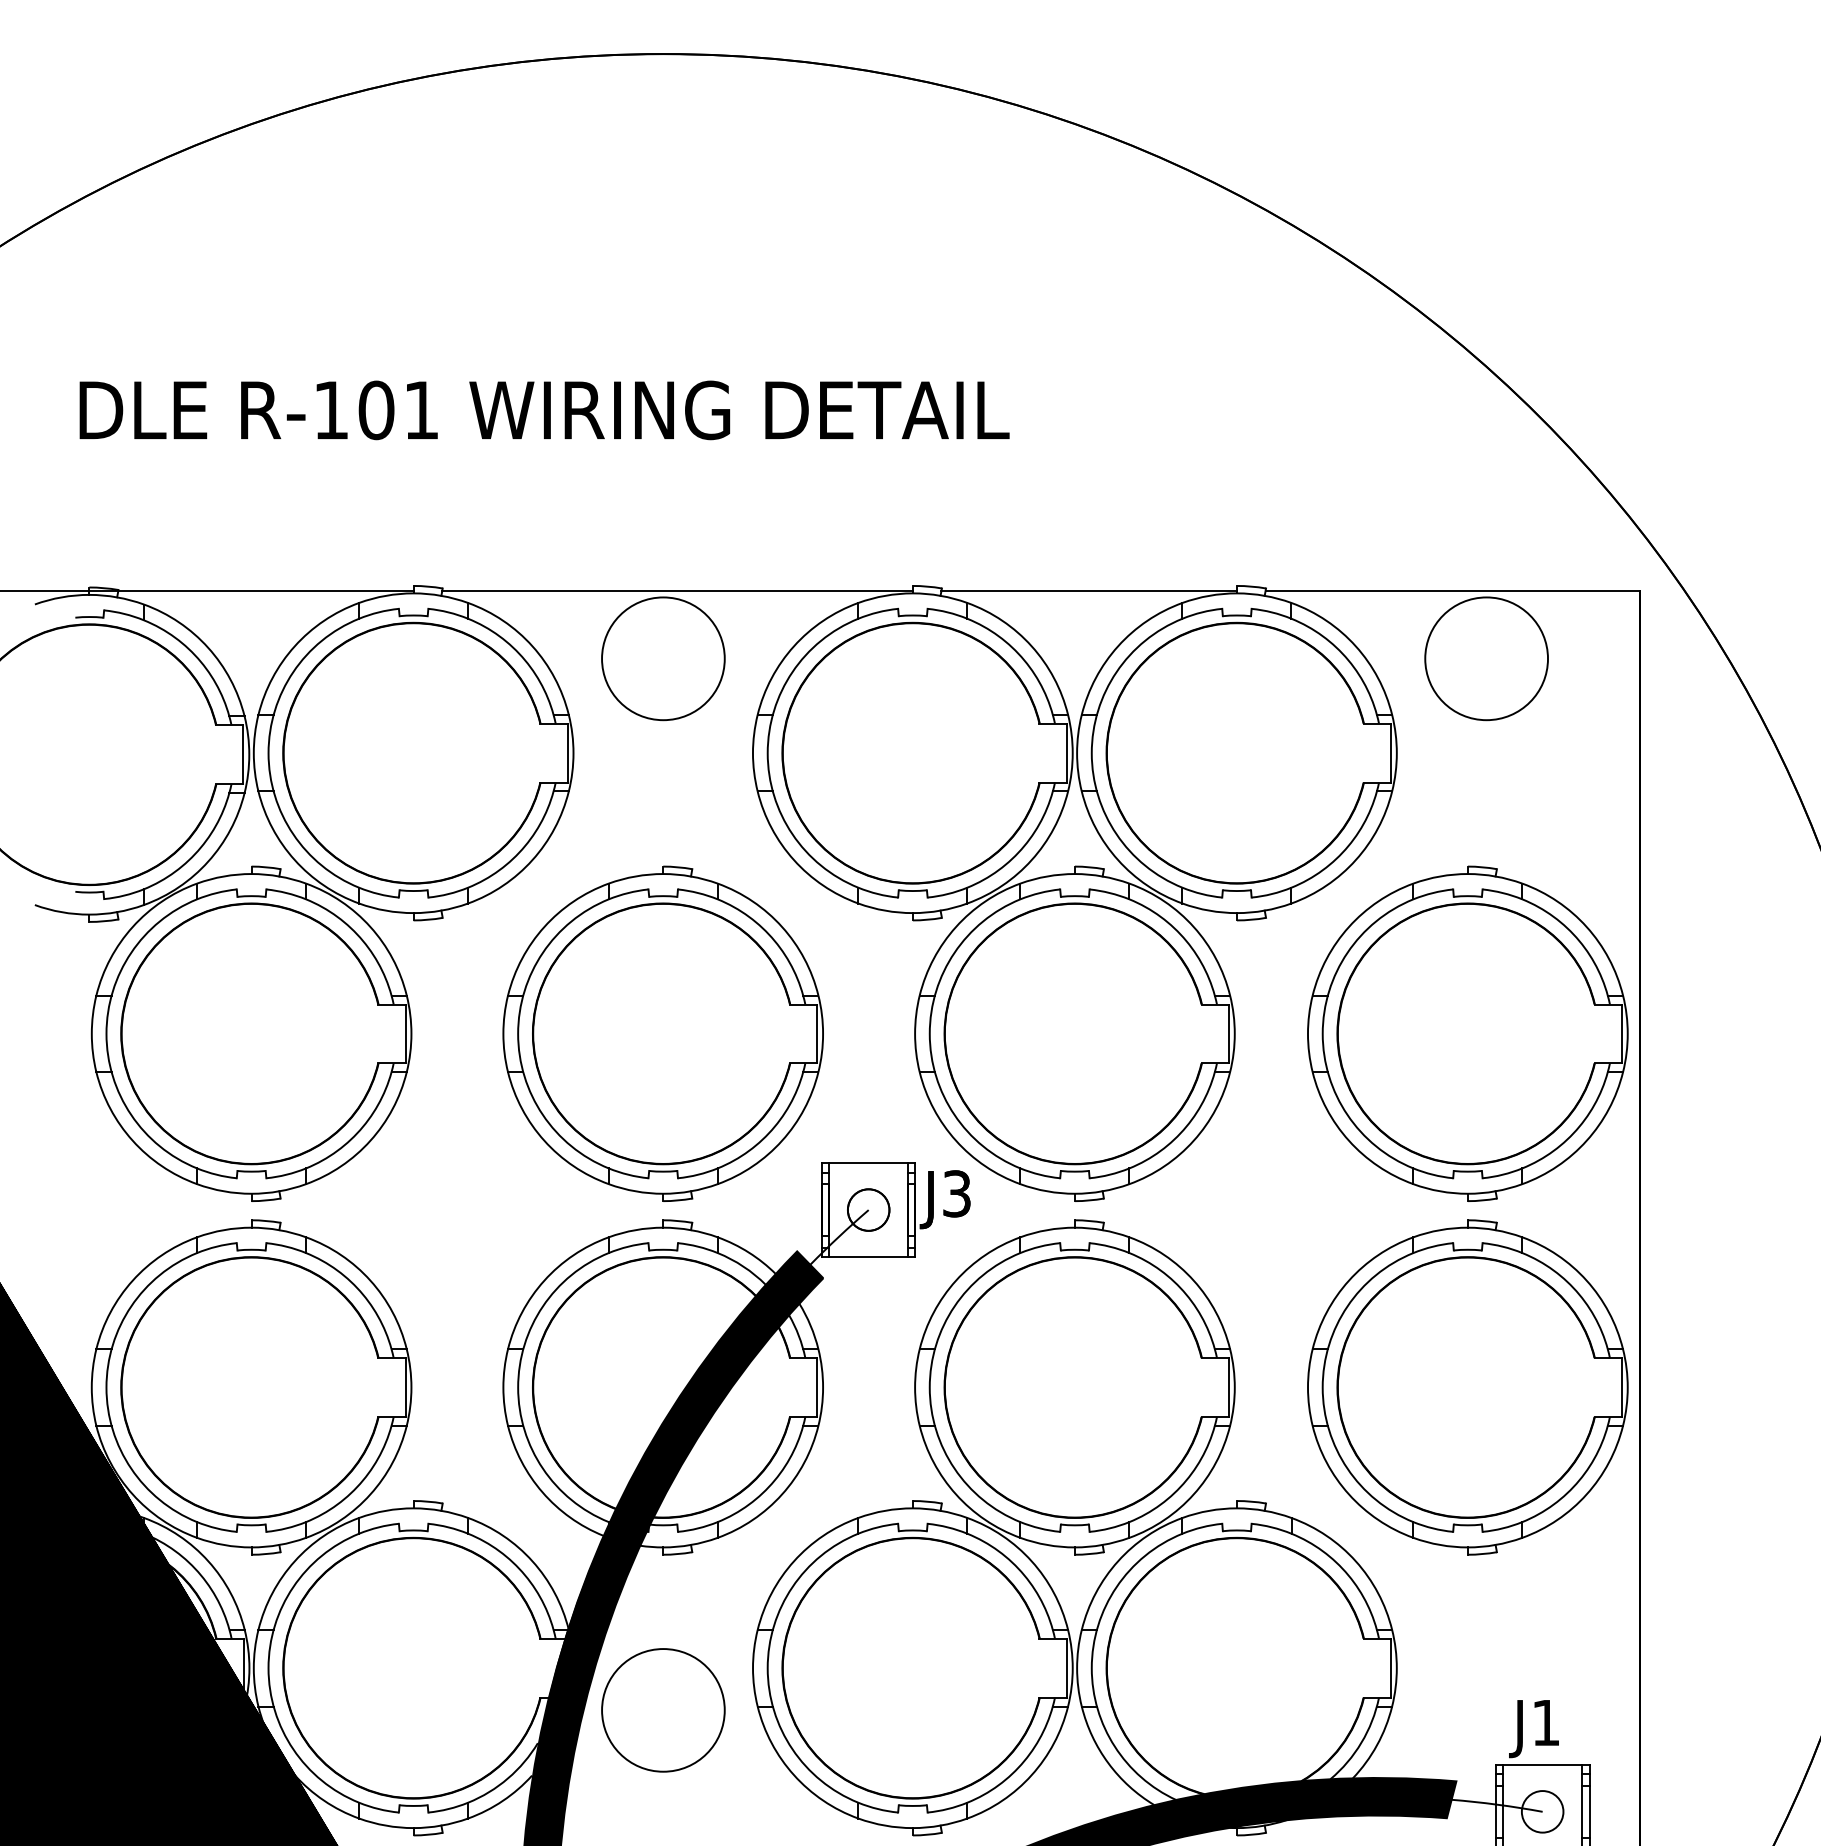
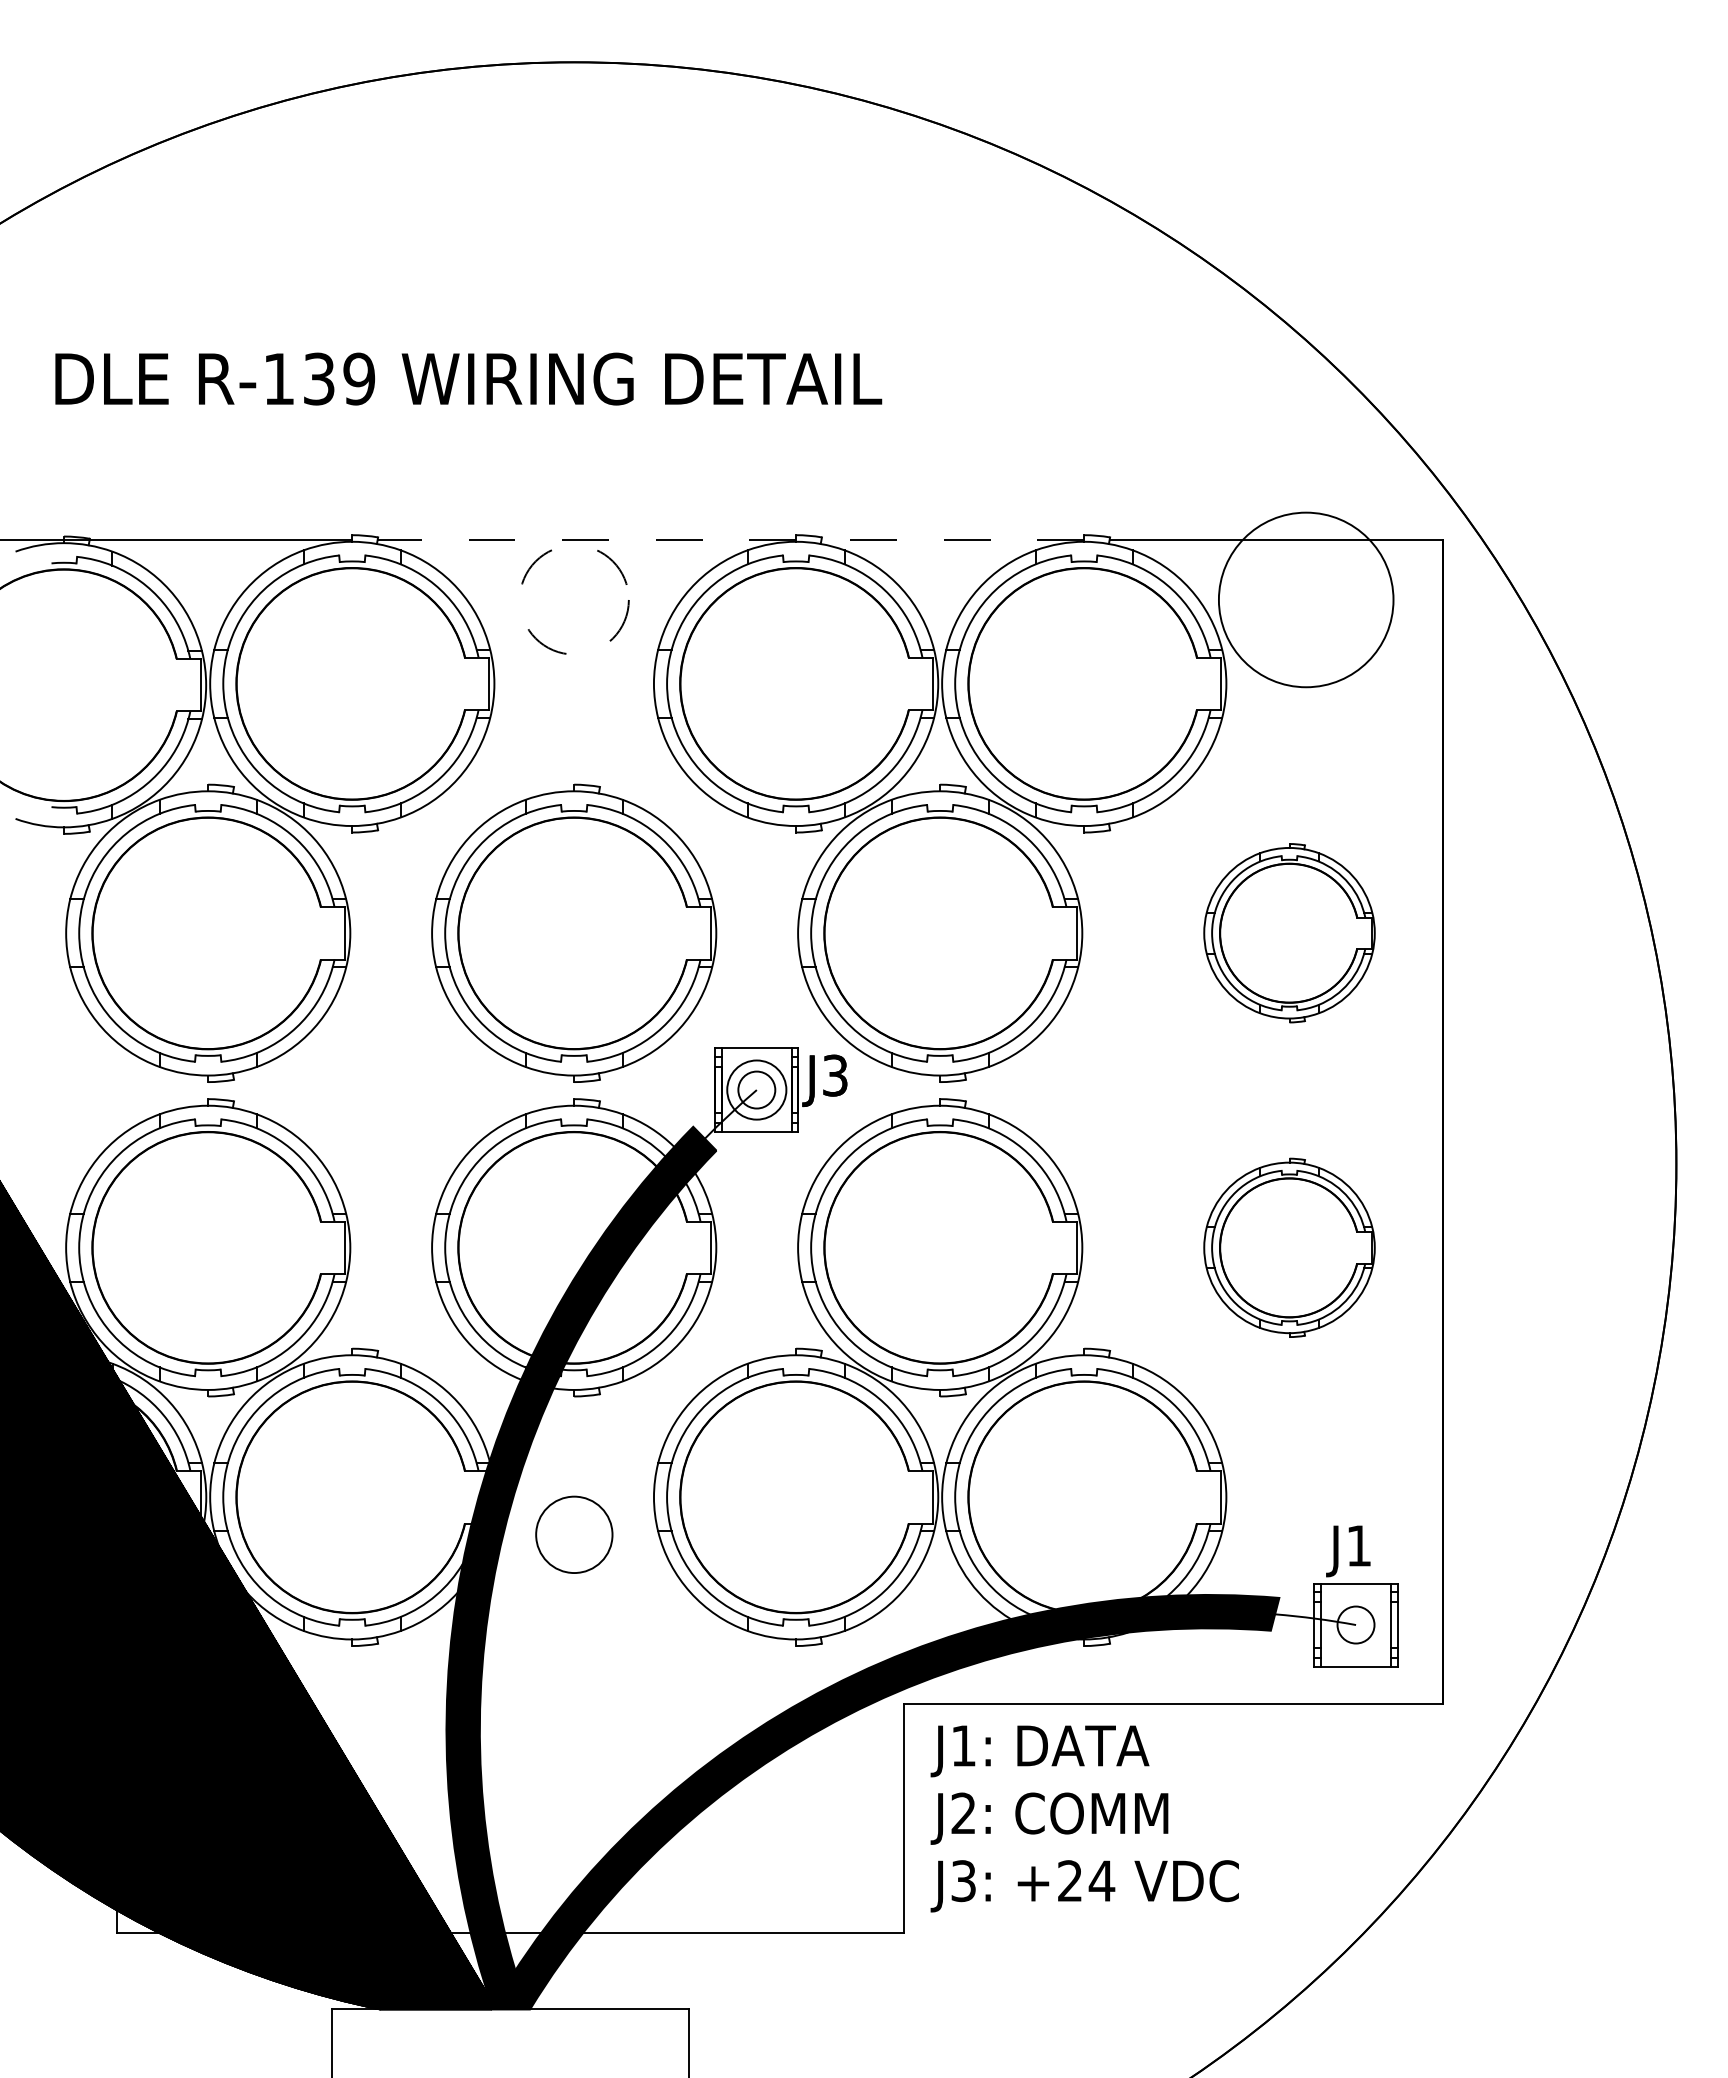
text: (399, 409) -> (339, 378), R-101 -> R-139
line: (677, 590) -> (586, 539), solid -> dashed
line: (1088, 590) -> (952, 539), solid -> dashed
circle: (662, 658) -> (573, 599), solid -> dashed
circle: (1485, 658) -> (1305, 599), size x1.6
part: (1467, 1032) -> (1289, 932), size x0.6
circle: (868, 1209) -> (756, 1089), size x1.6
part: (1467, 1387) -> (1289, 1247), size x0.6
circle: (662, 1709) -> (573, 1534), size x0.7

